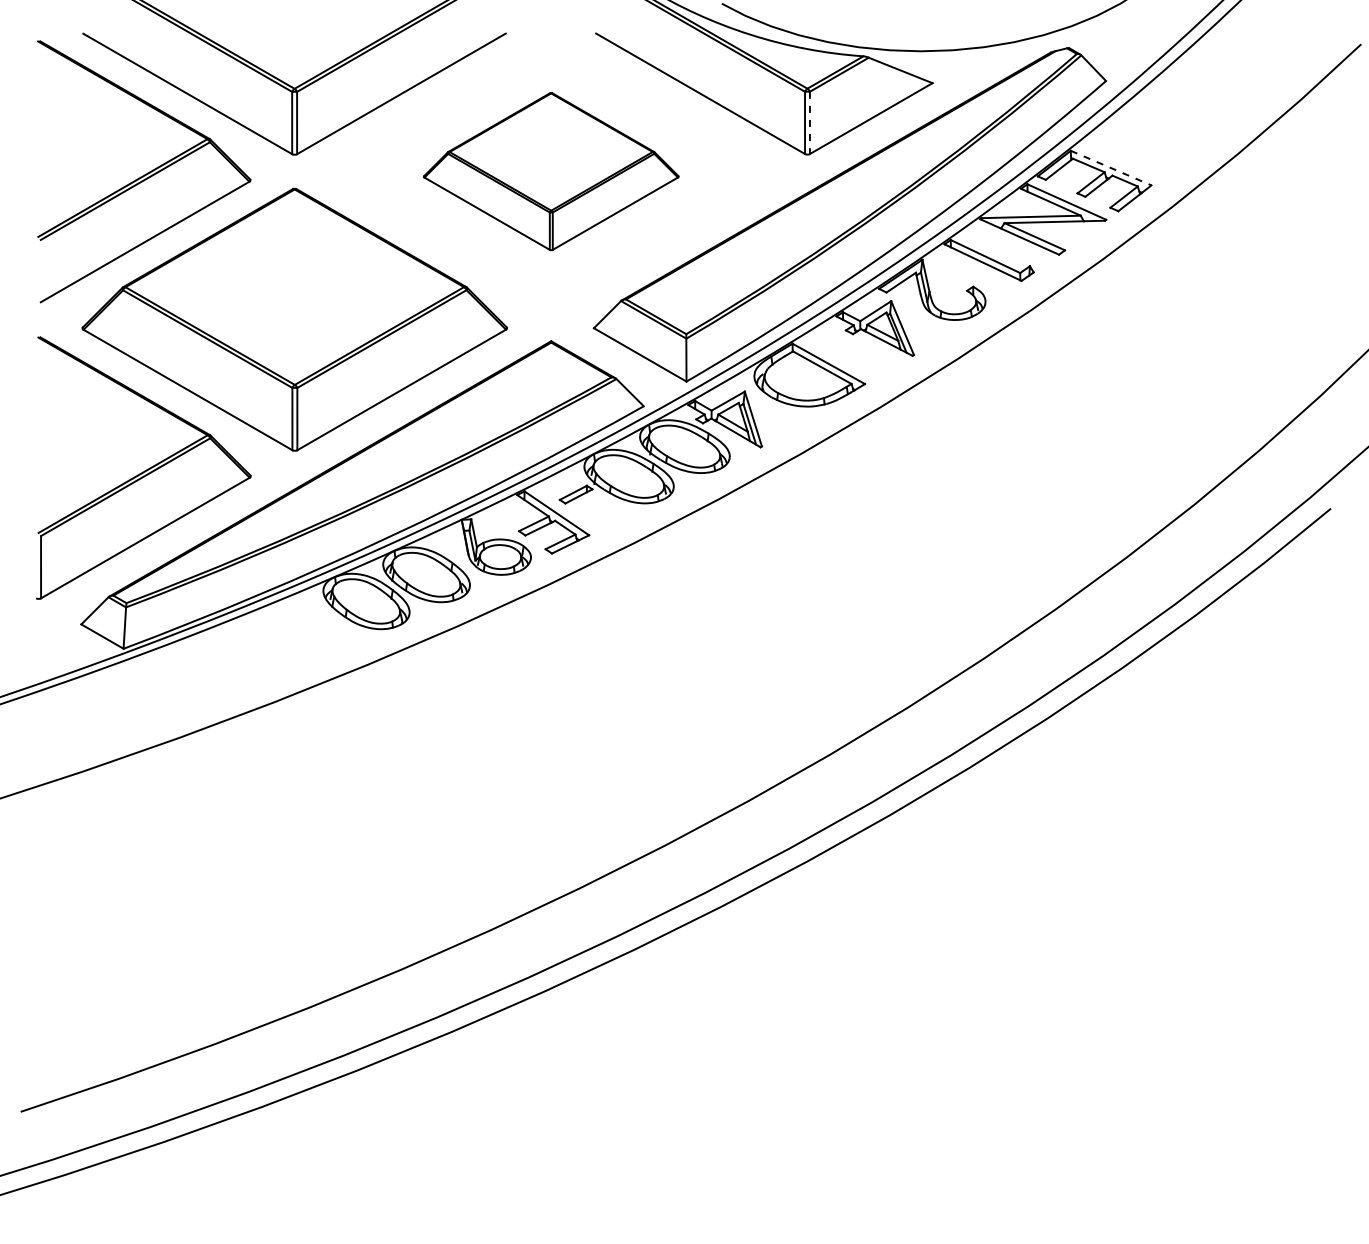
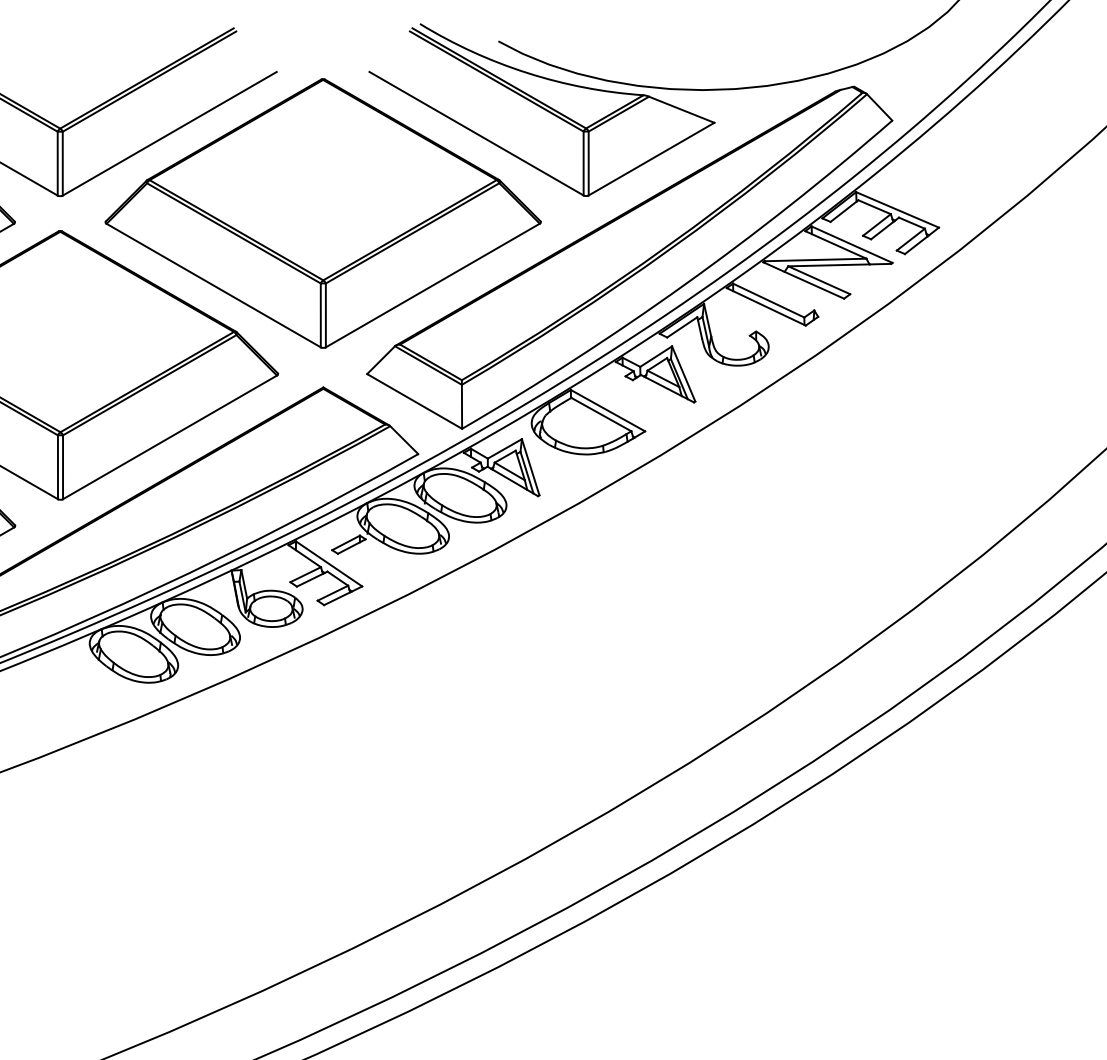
line: (809, 123) -> (588, 164), dashed -> solid
line: (1111, 168) -> (897, 210), dashed -> solid
part: (551, 171) -> (323, 213), size x1.67

